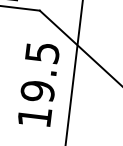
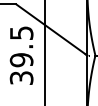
text: (34, 116) -> (21, 77), 19.5 -> 39.5

